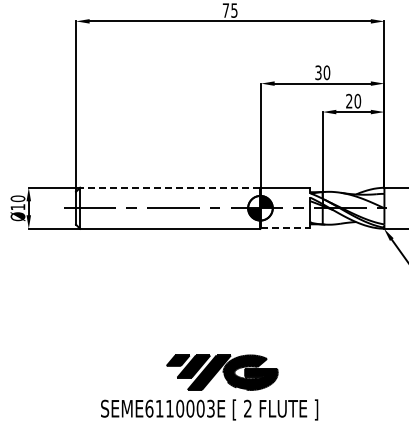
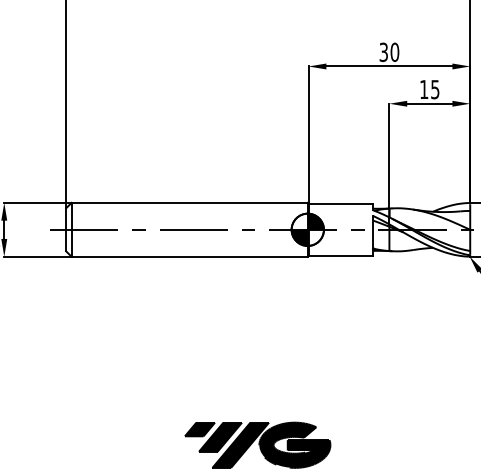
text: (353, 100) -> (429, 88), 20 -> 15
line: (169, 187) -> (188, 202), dashed -> solid
line: (285, 228) -> (340, 256), dashed -> solid

